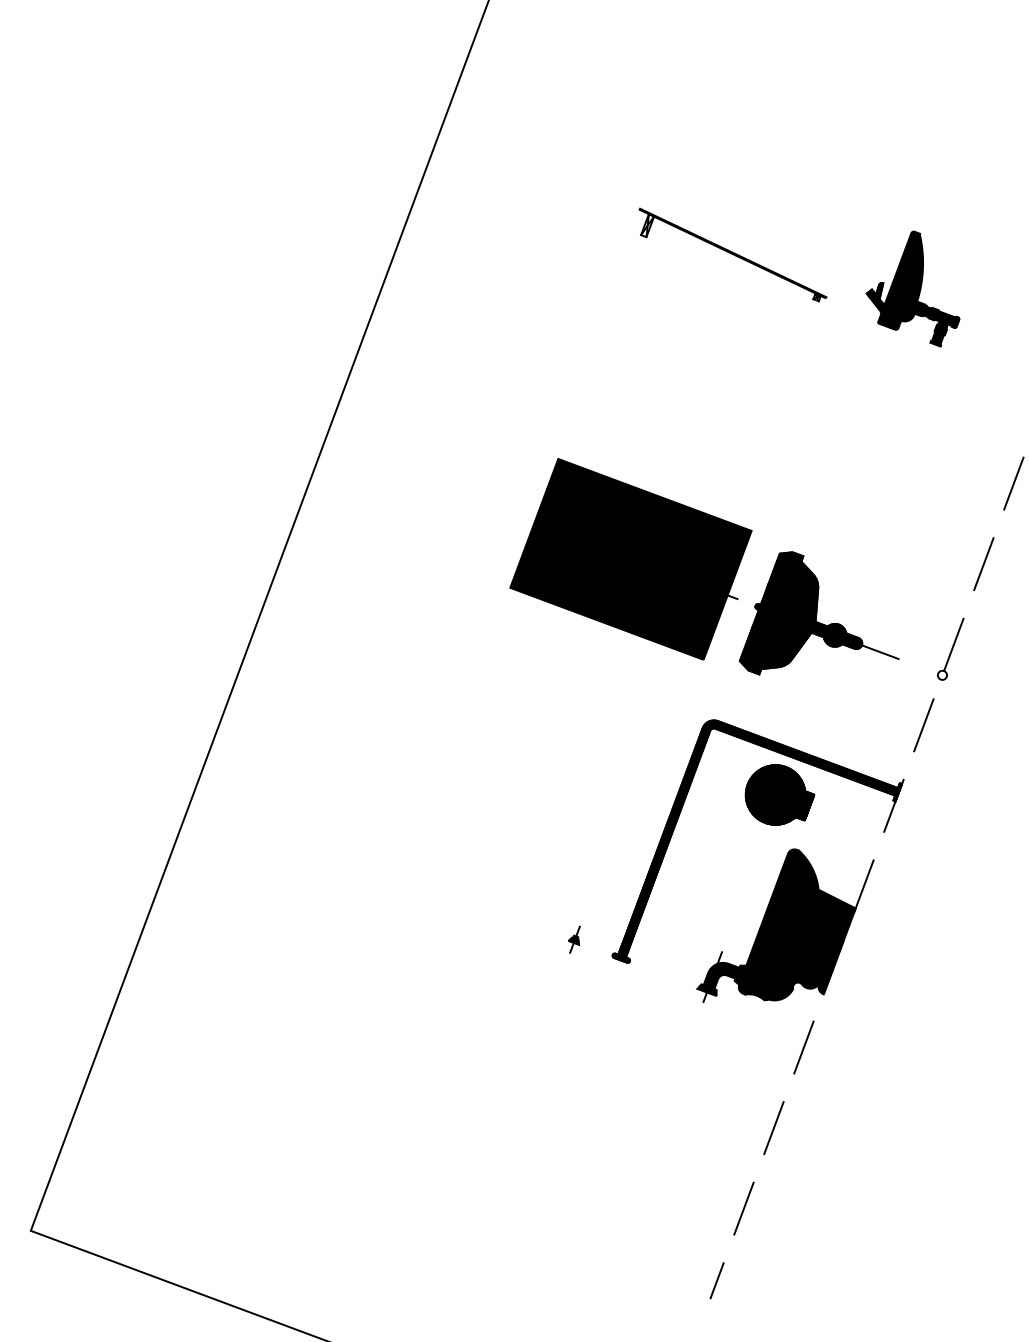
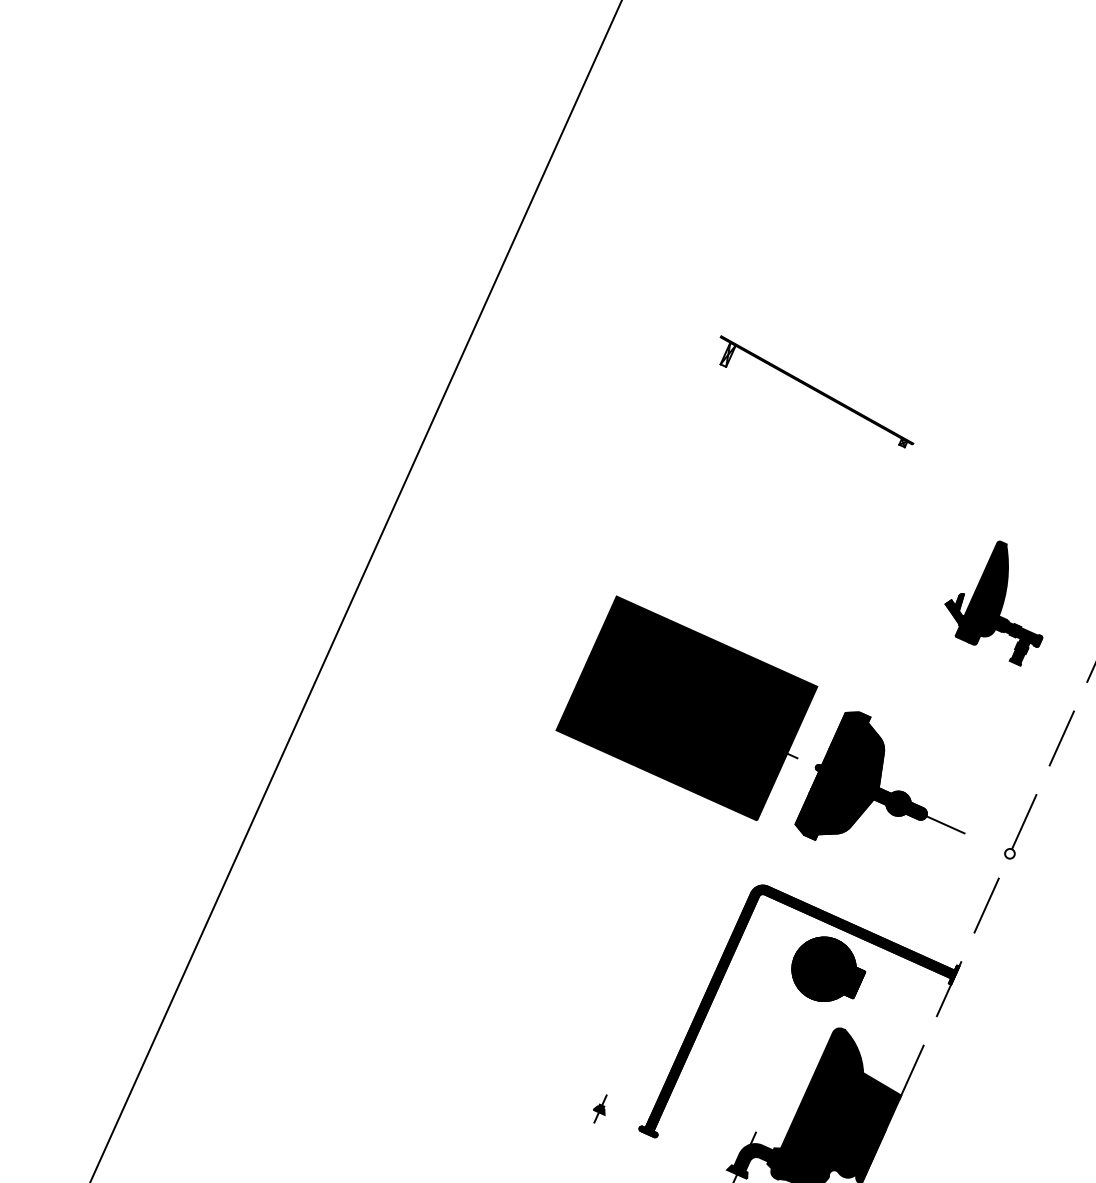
part: (912, 288) -> (994, 601), moved

